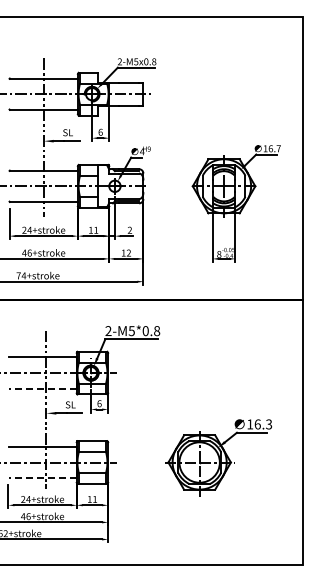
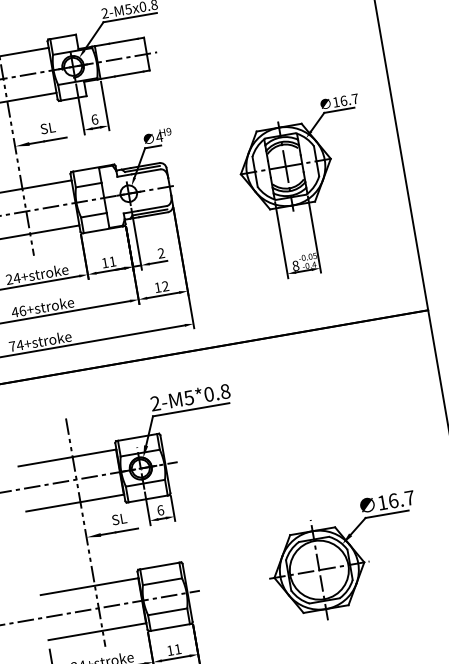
line: (42, 388) -> (74, 502), dashed -> solid
text: (269, 424) -> (410, 498), 16.3 -> 16.7
line: (42, 478) -> (97, 632), dashed -> solid

